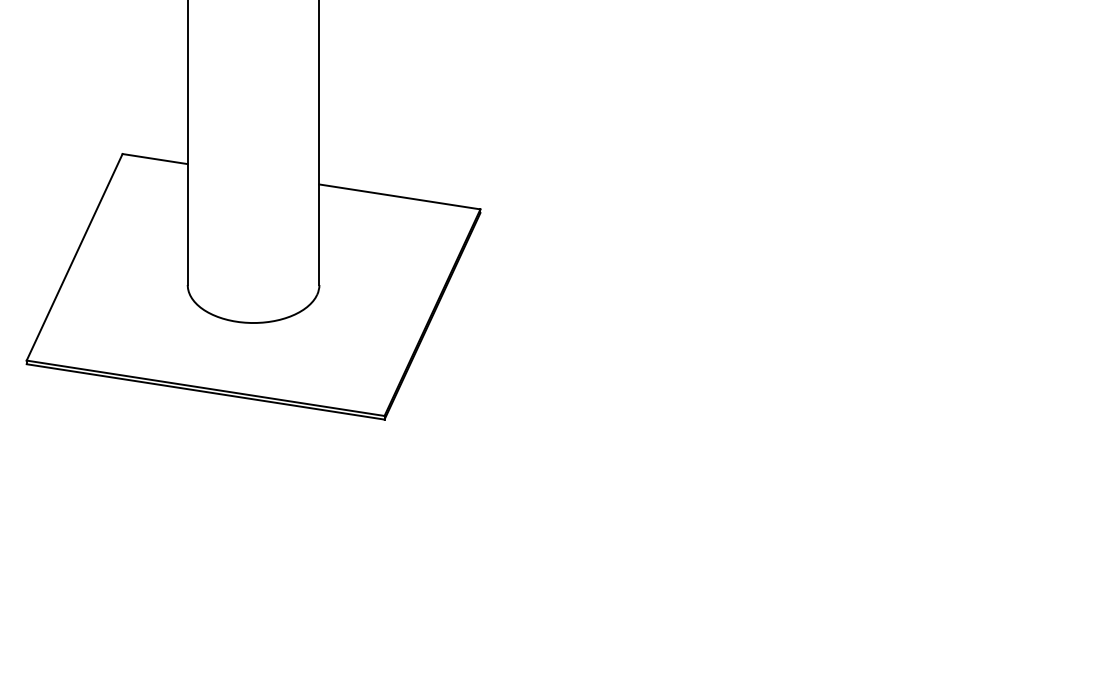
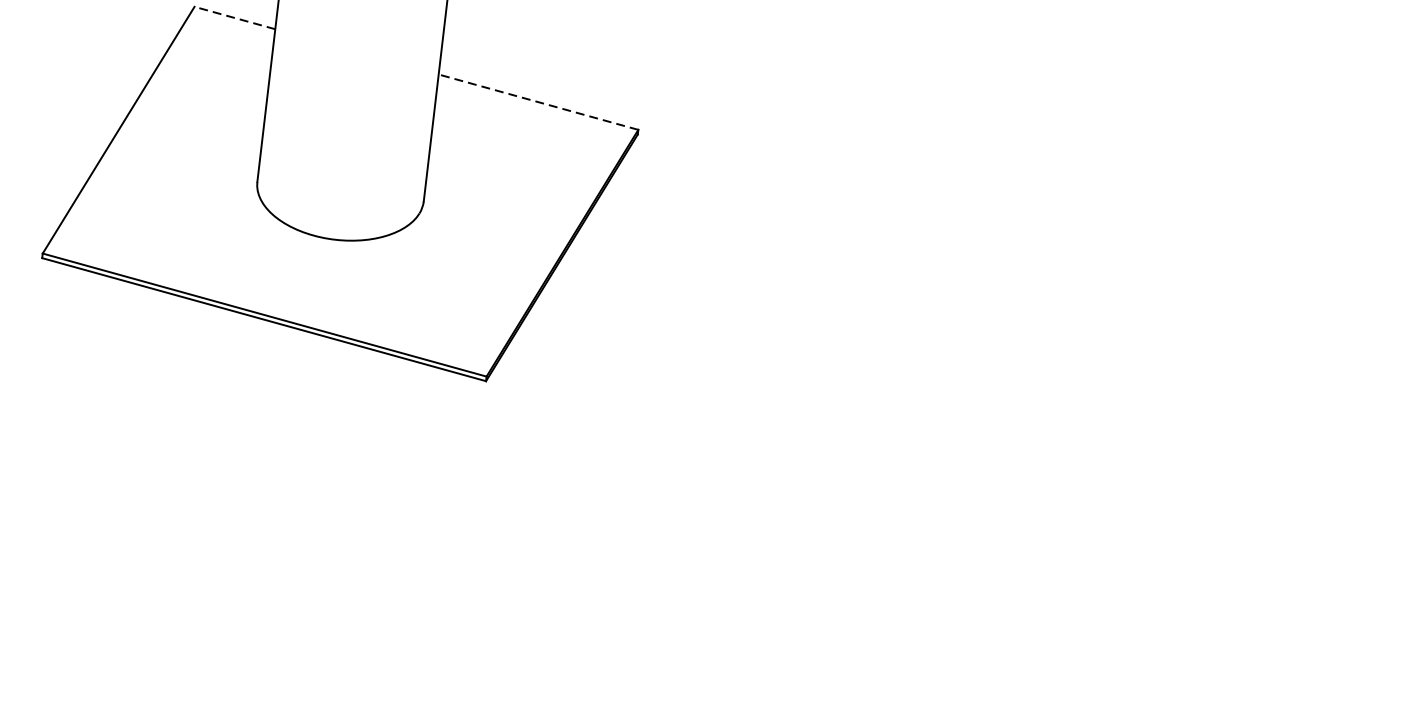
line: (155, 159) -> (235, 18), solid -> dashed
line: (399, 196) -> (538, 101), solid -> dashed

